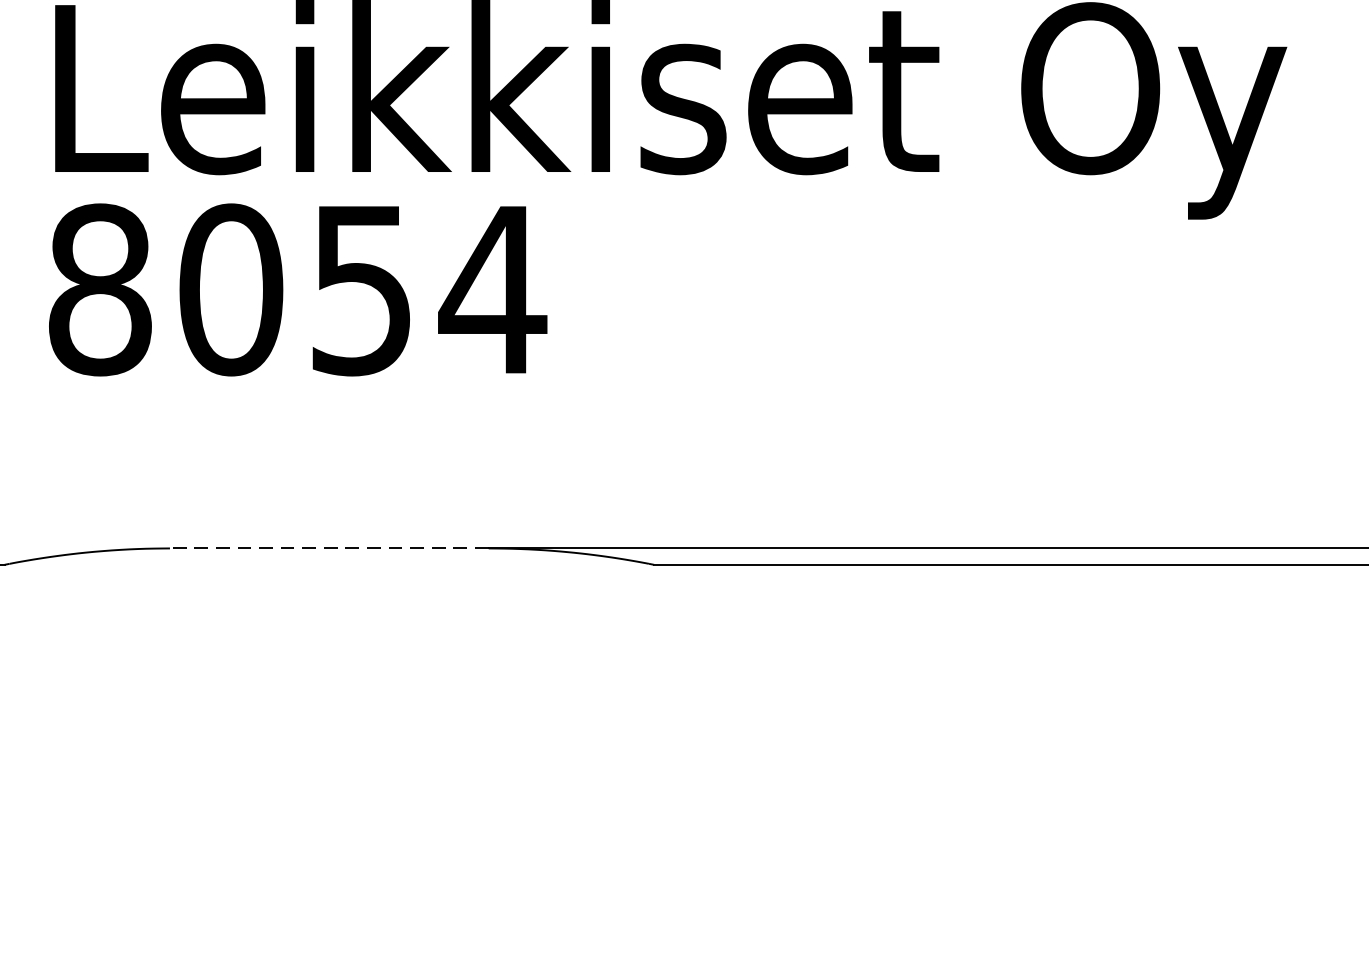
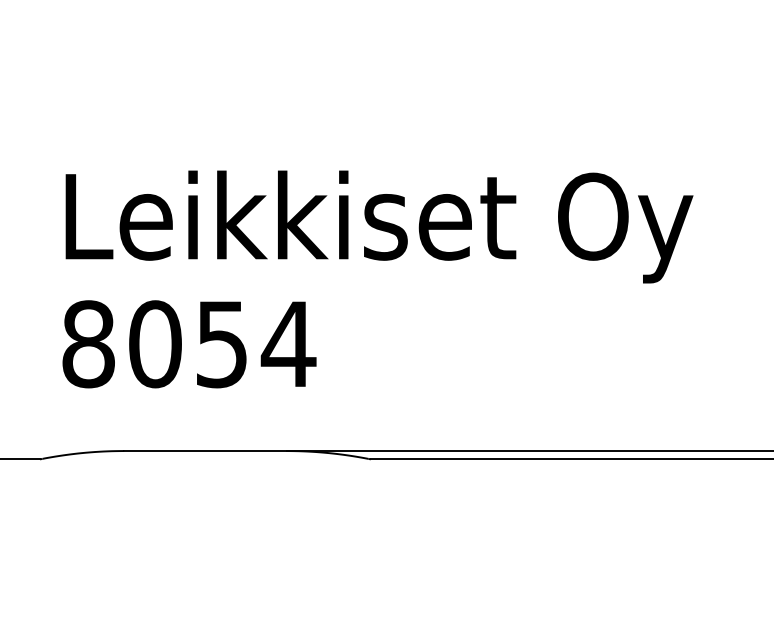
text: (298, 290) -> (189, 344), moved
line: (327, 549) -> (204, 451), dashed -> solid

